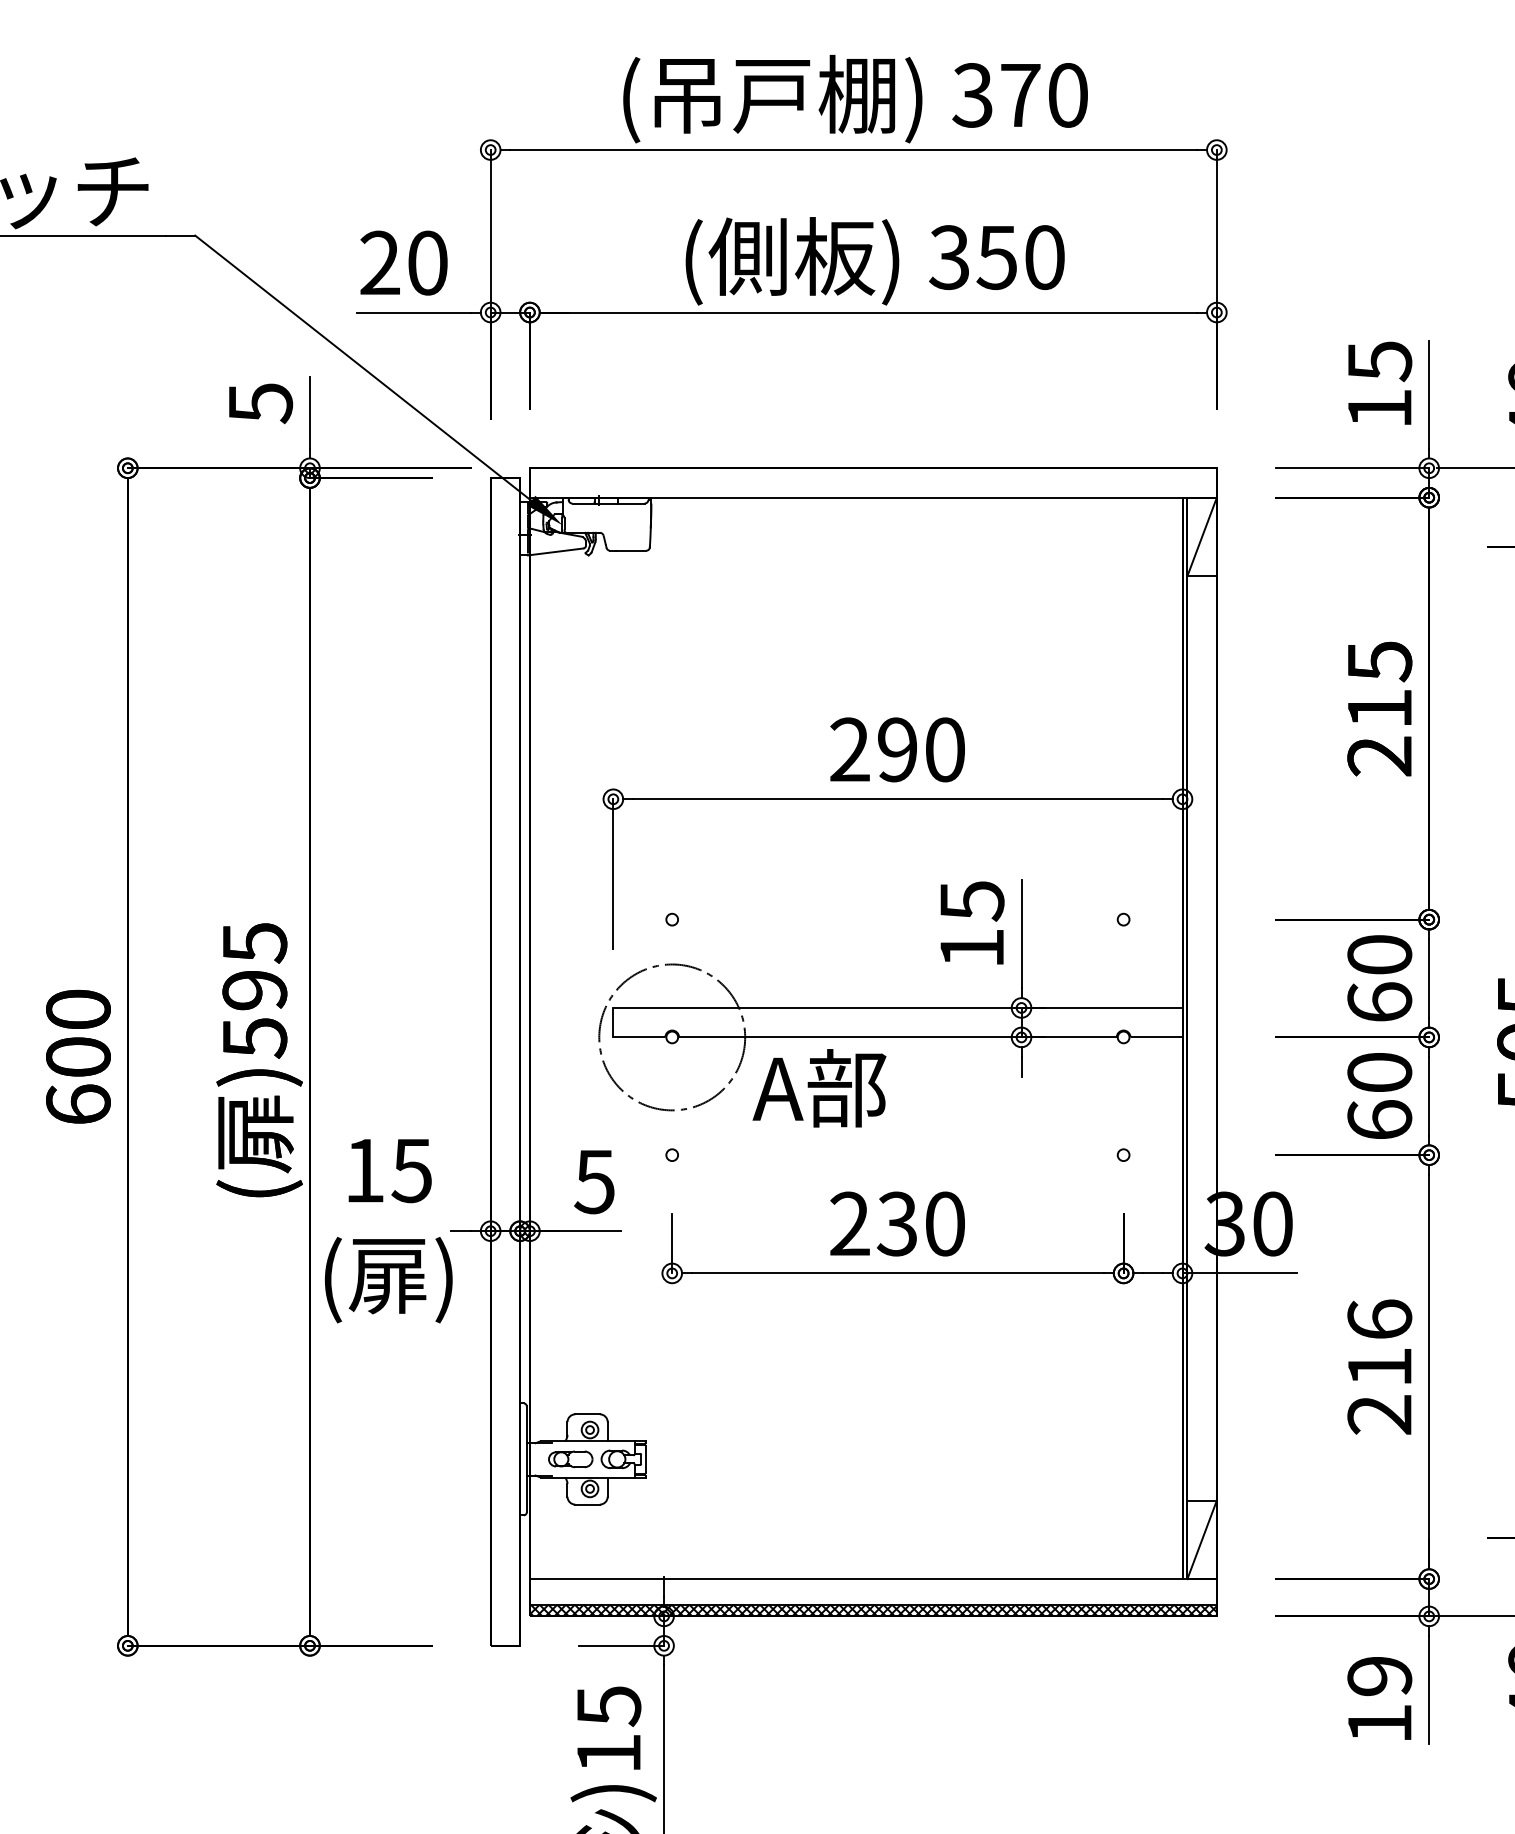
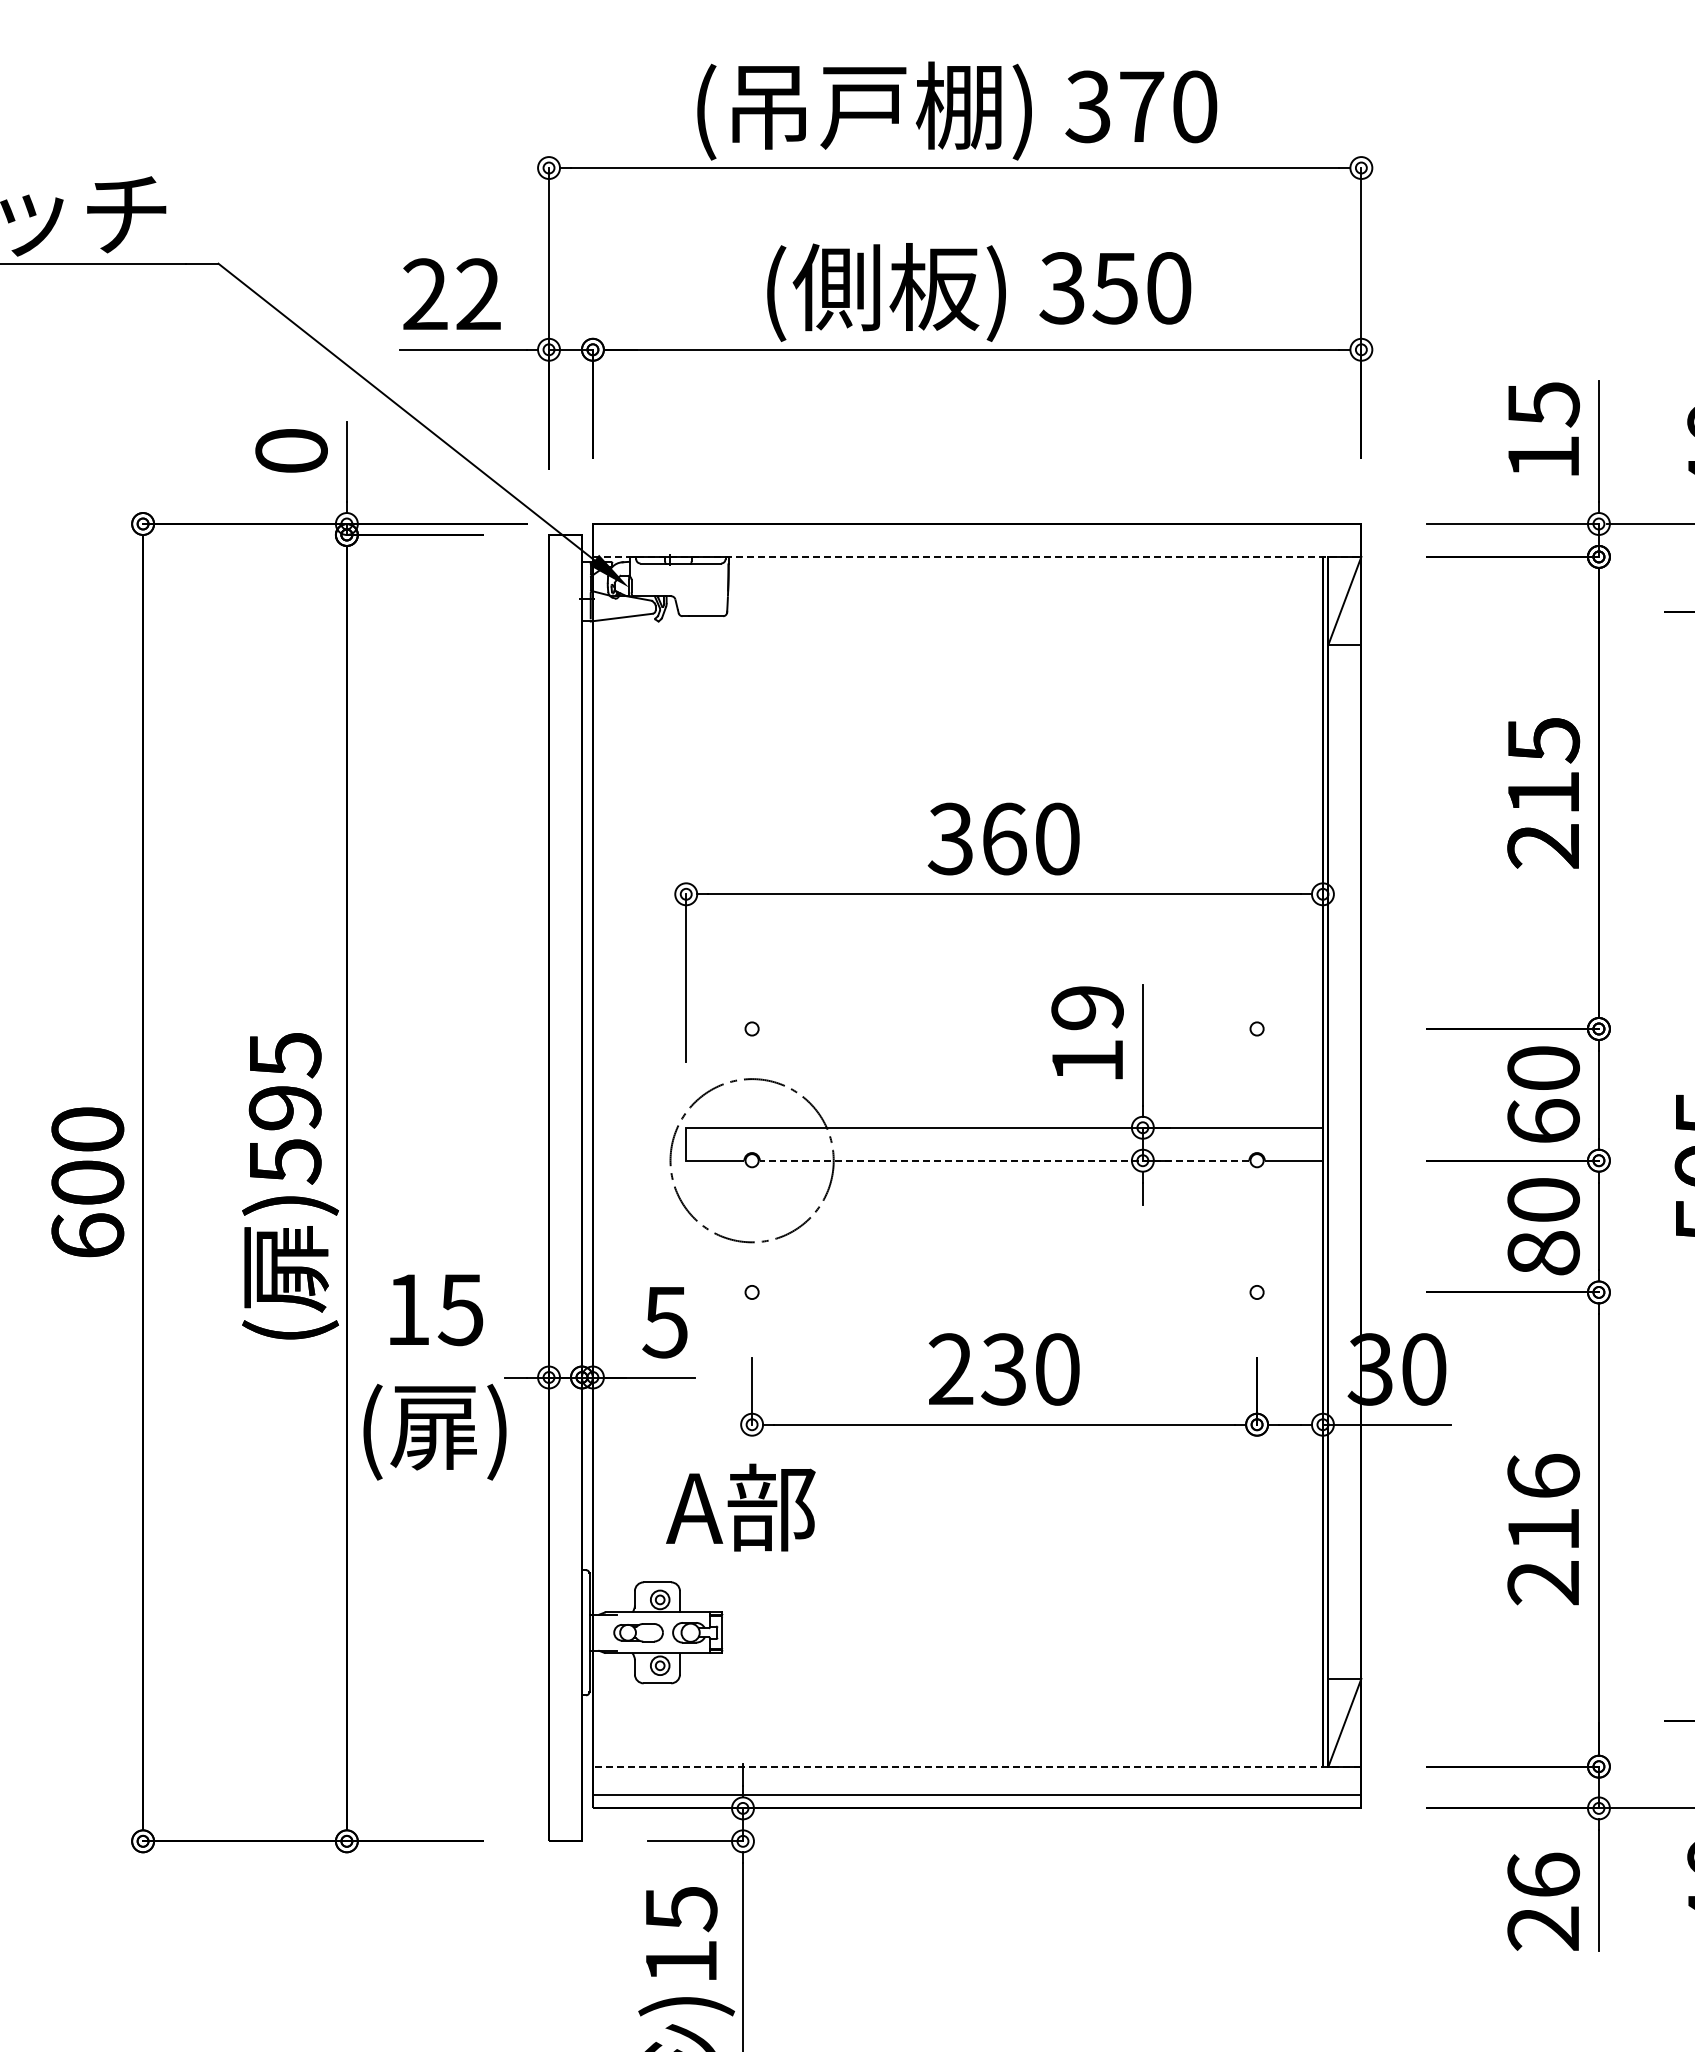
text: (427, 263) -> (478, 294), 20 -> 22
text: (260, 403) -> (291, 451), 5 -> 0
line: (873, 497) -> (977, 556), solid -> dashed
text: (872, 749) -> (976, 838), 290 -> 360
text: (972, 901) -> (1087, 1008), 15 -> 19
line: (897, 1037) -> (1004, 1160), solid -> dashed
text: (819, 1088) -> (740, 1507), moved
text: (1379, 1119) -> (1543, 1252), 60 -> 80
line: (872, 1578) -> (976, 1766), solid -> dashed
hatch: (872, 1610) -> (976, 1801), removed
text: (1379, 1699) -> (1543, 1901), 19 -> 26

